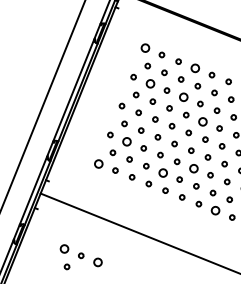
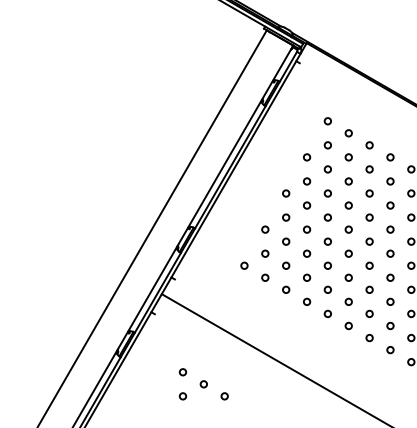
circle: (145, 48) -> (327, 121), size x0.62
circle: (195, 68) -> (390, 157), size x0.62
circle: (150, 83) -> (327, 169), size x0.62
circle: (183, 97) -> (369, 193), size x0.62
circle: (202, 121) -> (390, 229), size x0.62
circle: (127, 141) -> (286, 241), size x0.62
circle: (98, 163) -> (244, 265), size x0.62
circle: (193, 168) -> (369, 289), size x0.62
circle: (162, 172) -> (327, 289), size x0.62
circle: (215, 211) -> (390, 350), size x0.62
circle: (64, 249) -> (182, 372), size x0.62
circle: (97, 262) -> (224, 396), size x0.62

